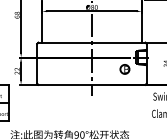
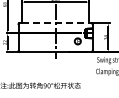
line: (91, 42) -> (55, 23), solid -> dashed

